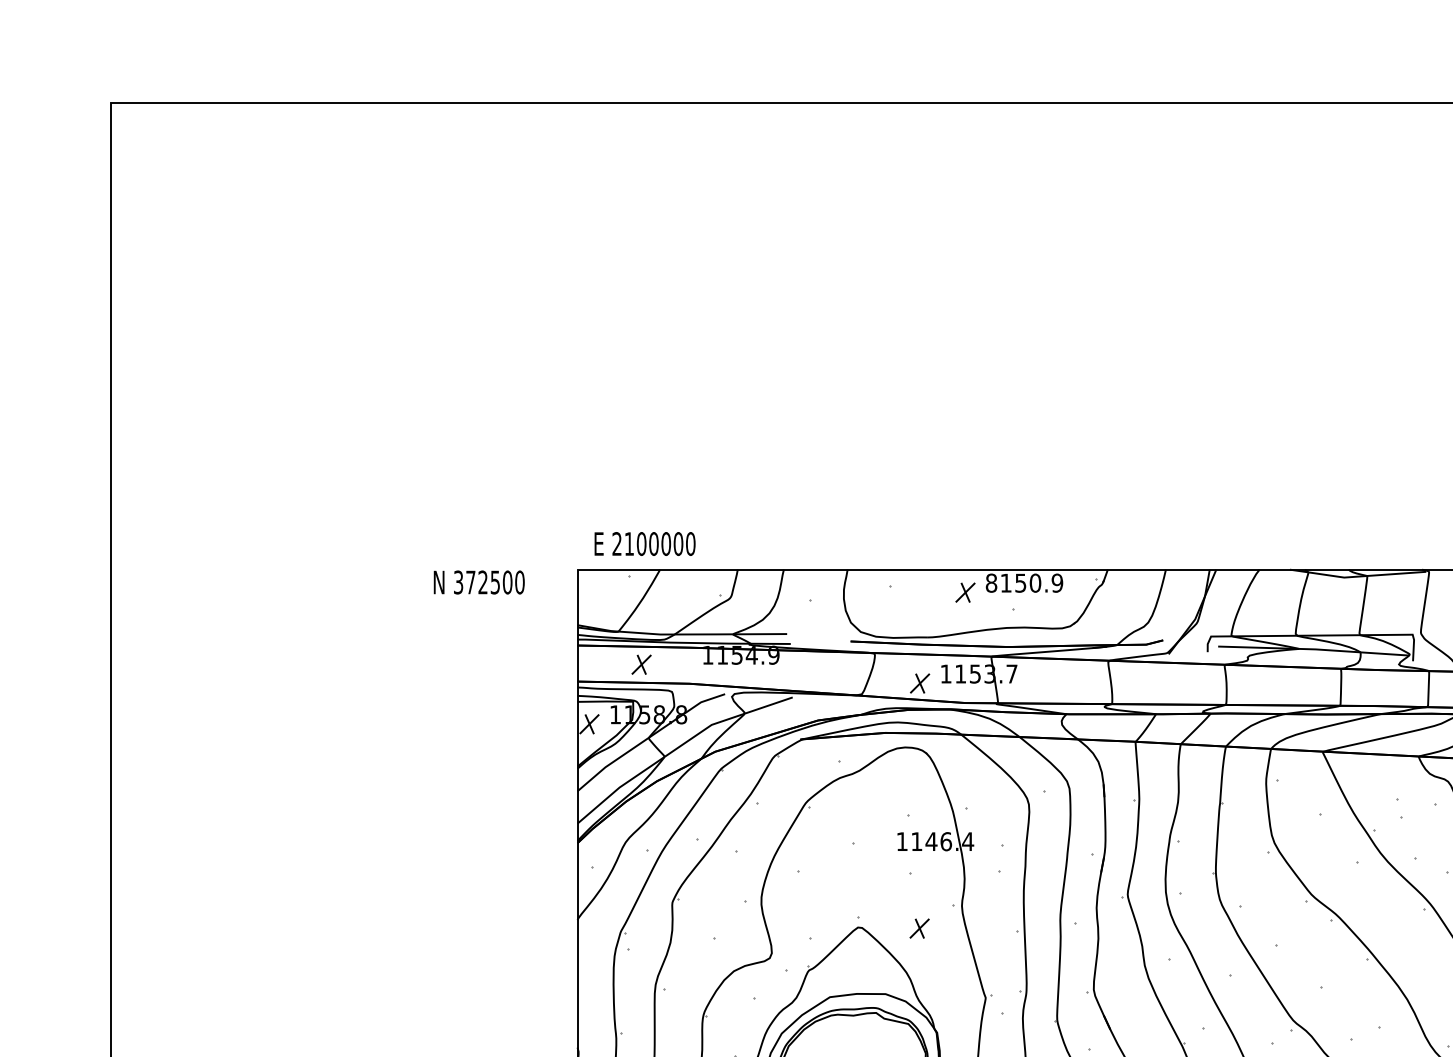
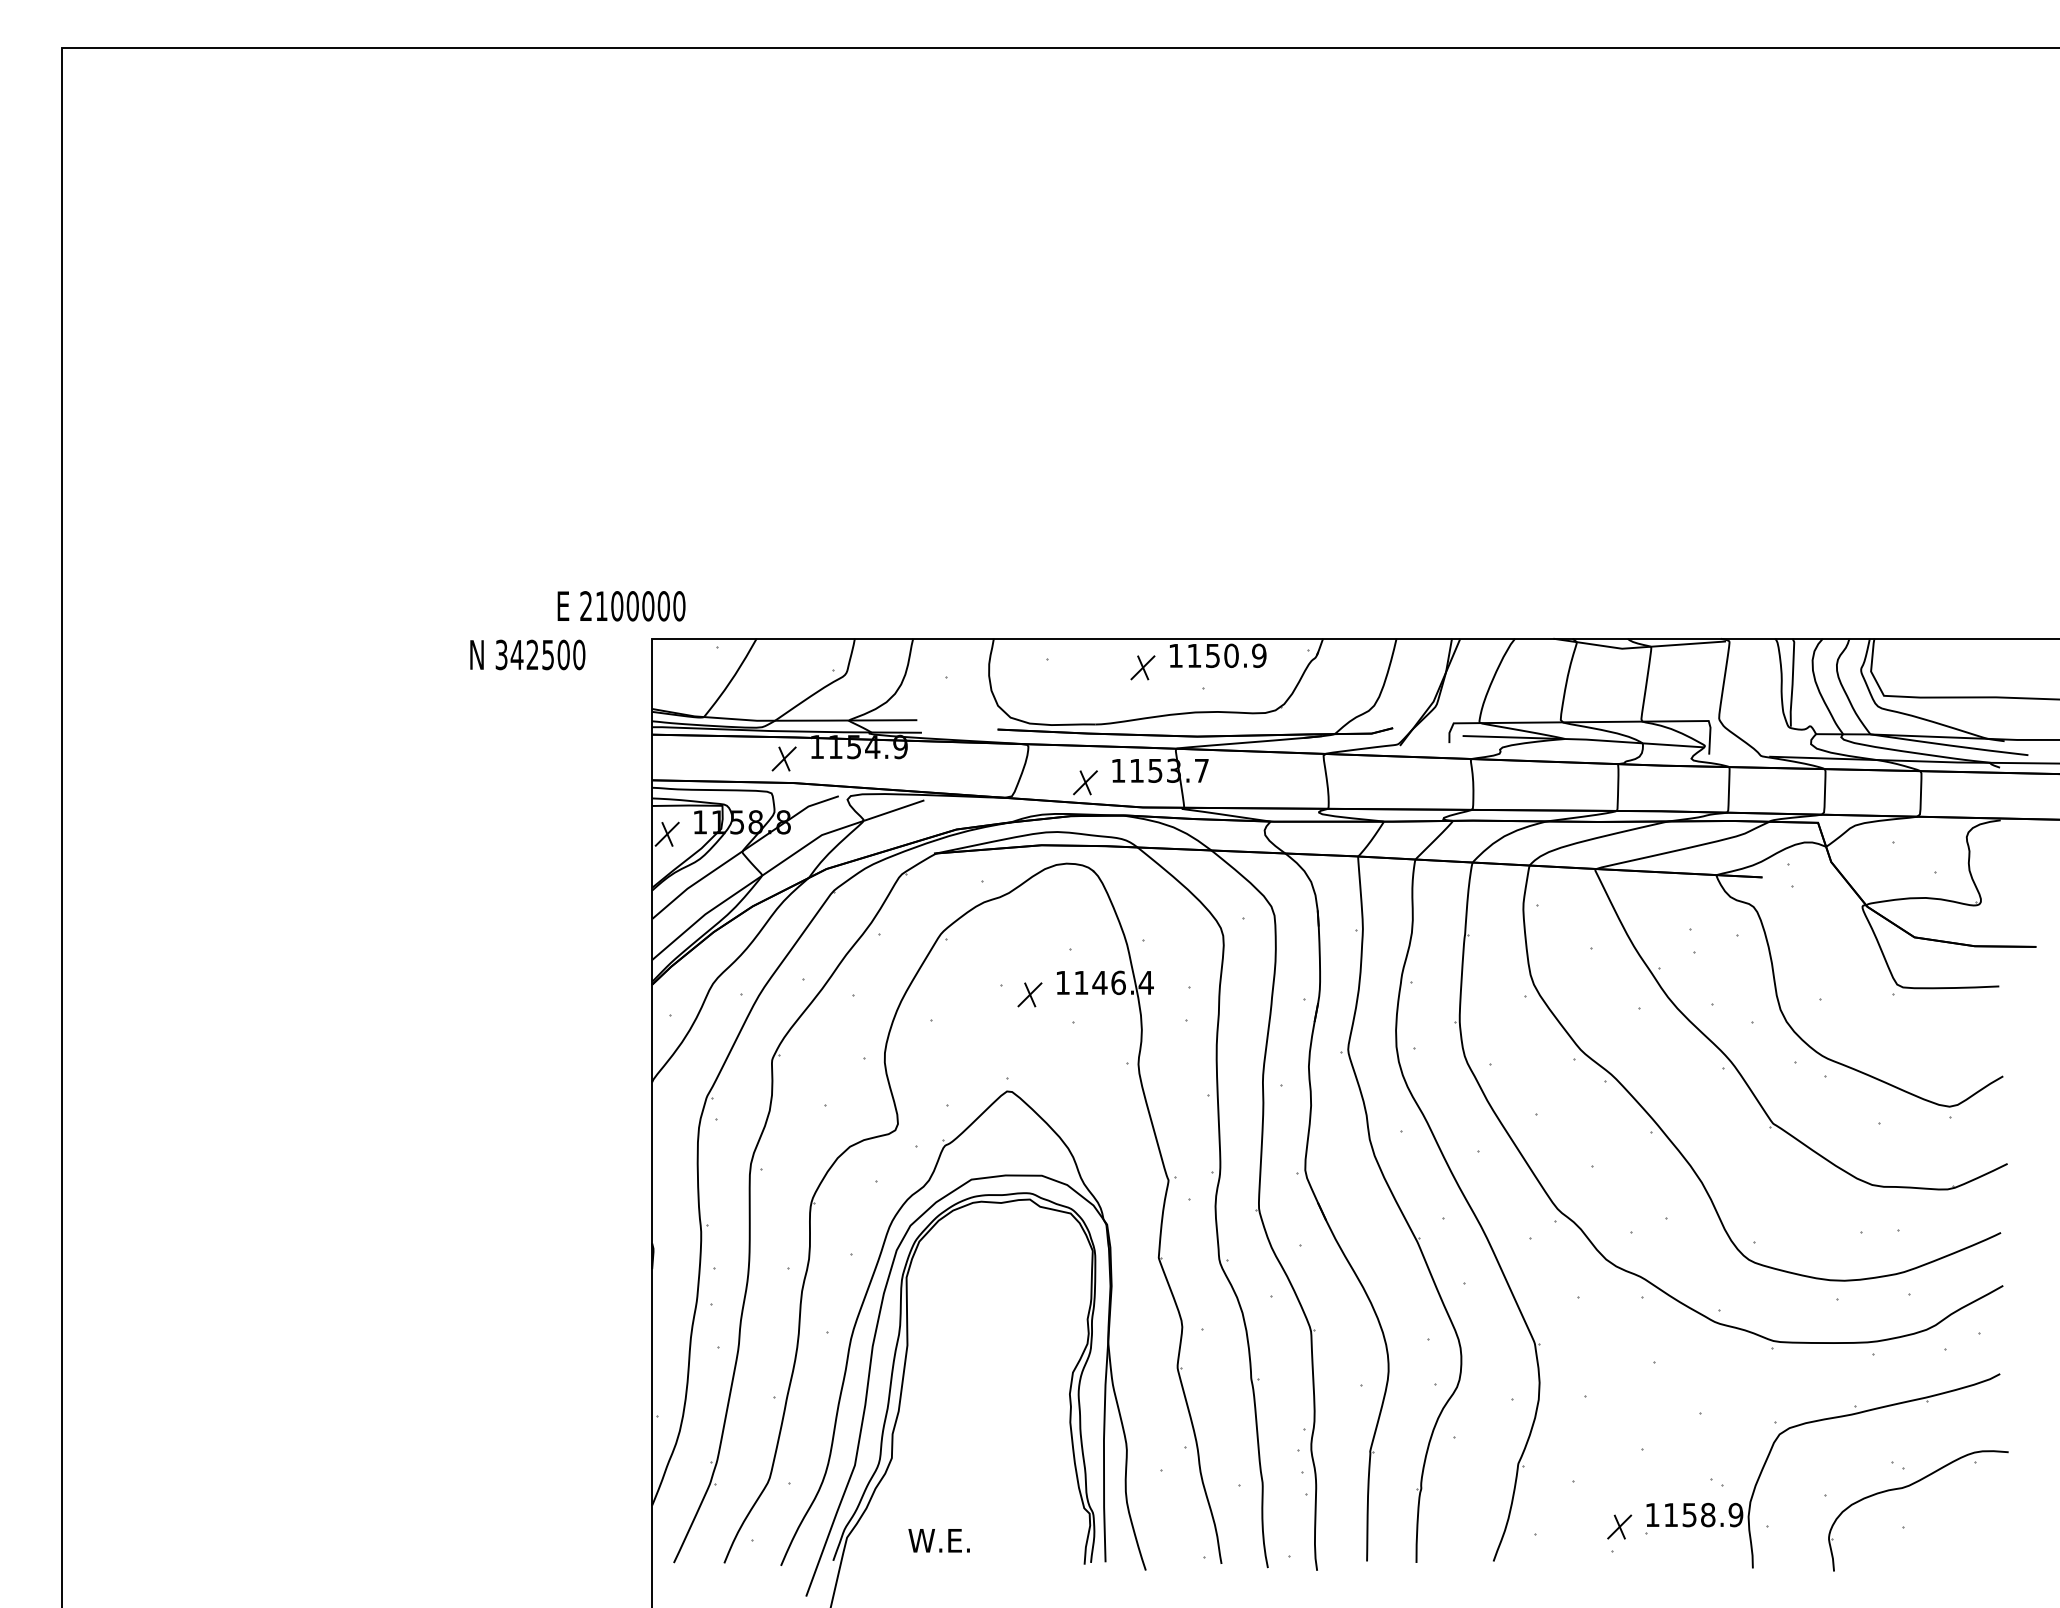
text: (645, 544) -> (621, 606), moved
text: (470, 582) -> (516, 654), 372500 -> 342500
text: (991, 582) -> (1175, 655), 8150.9 -> 1150.9
part: (641, 664) -> (783, 758), moved
part: (919, 928) -> (1029, 994), moved

